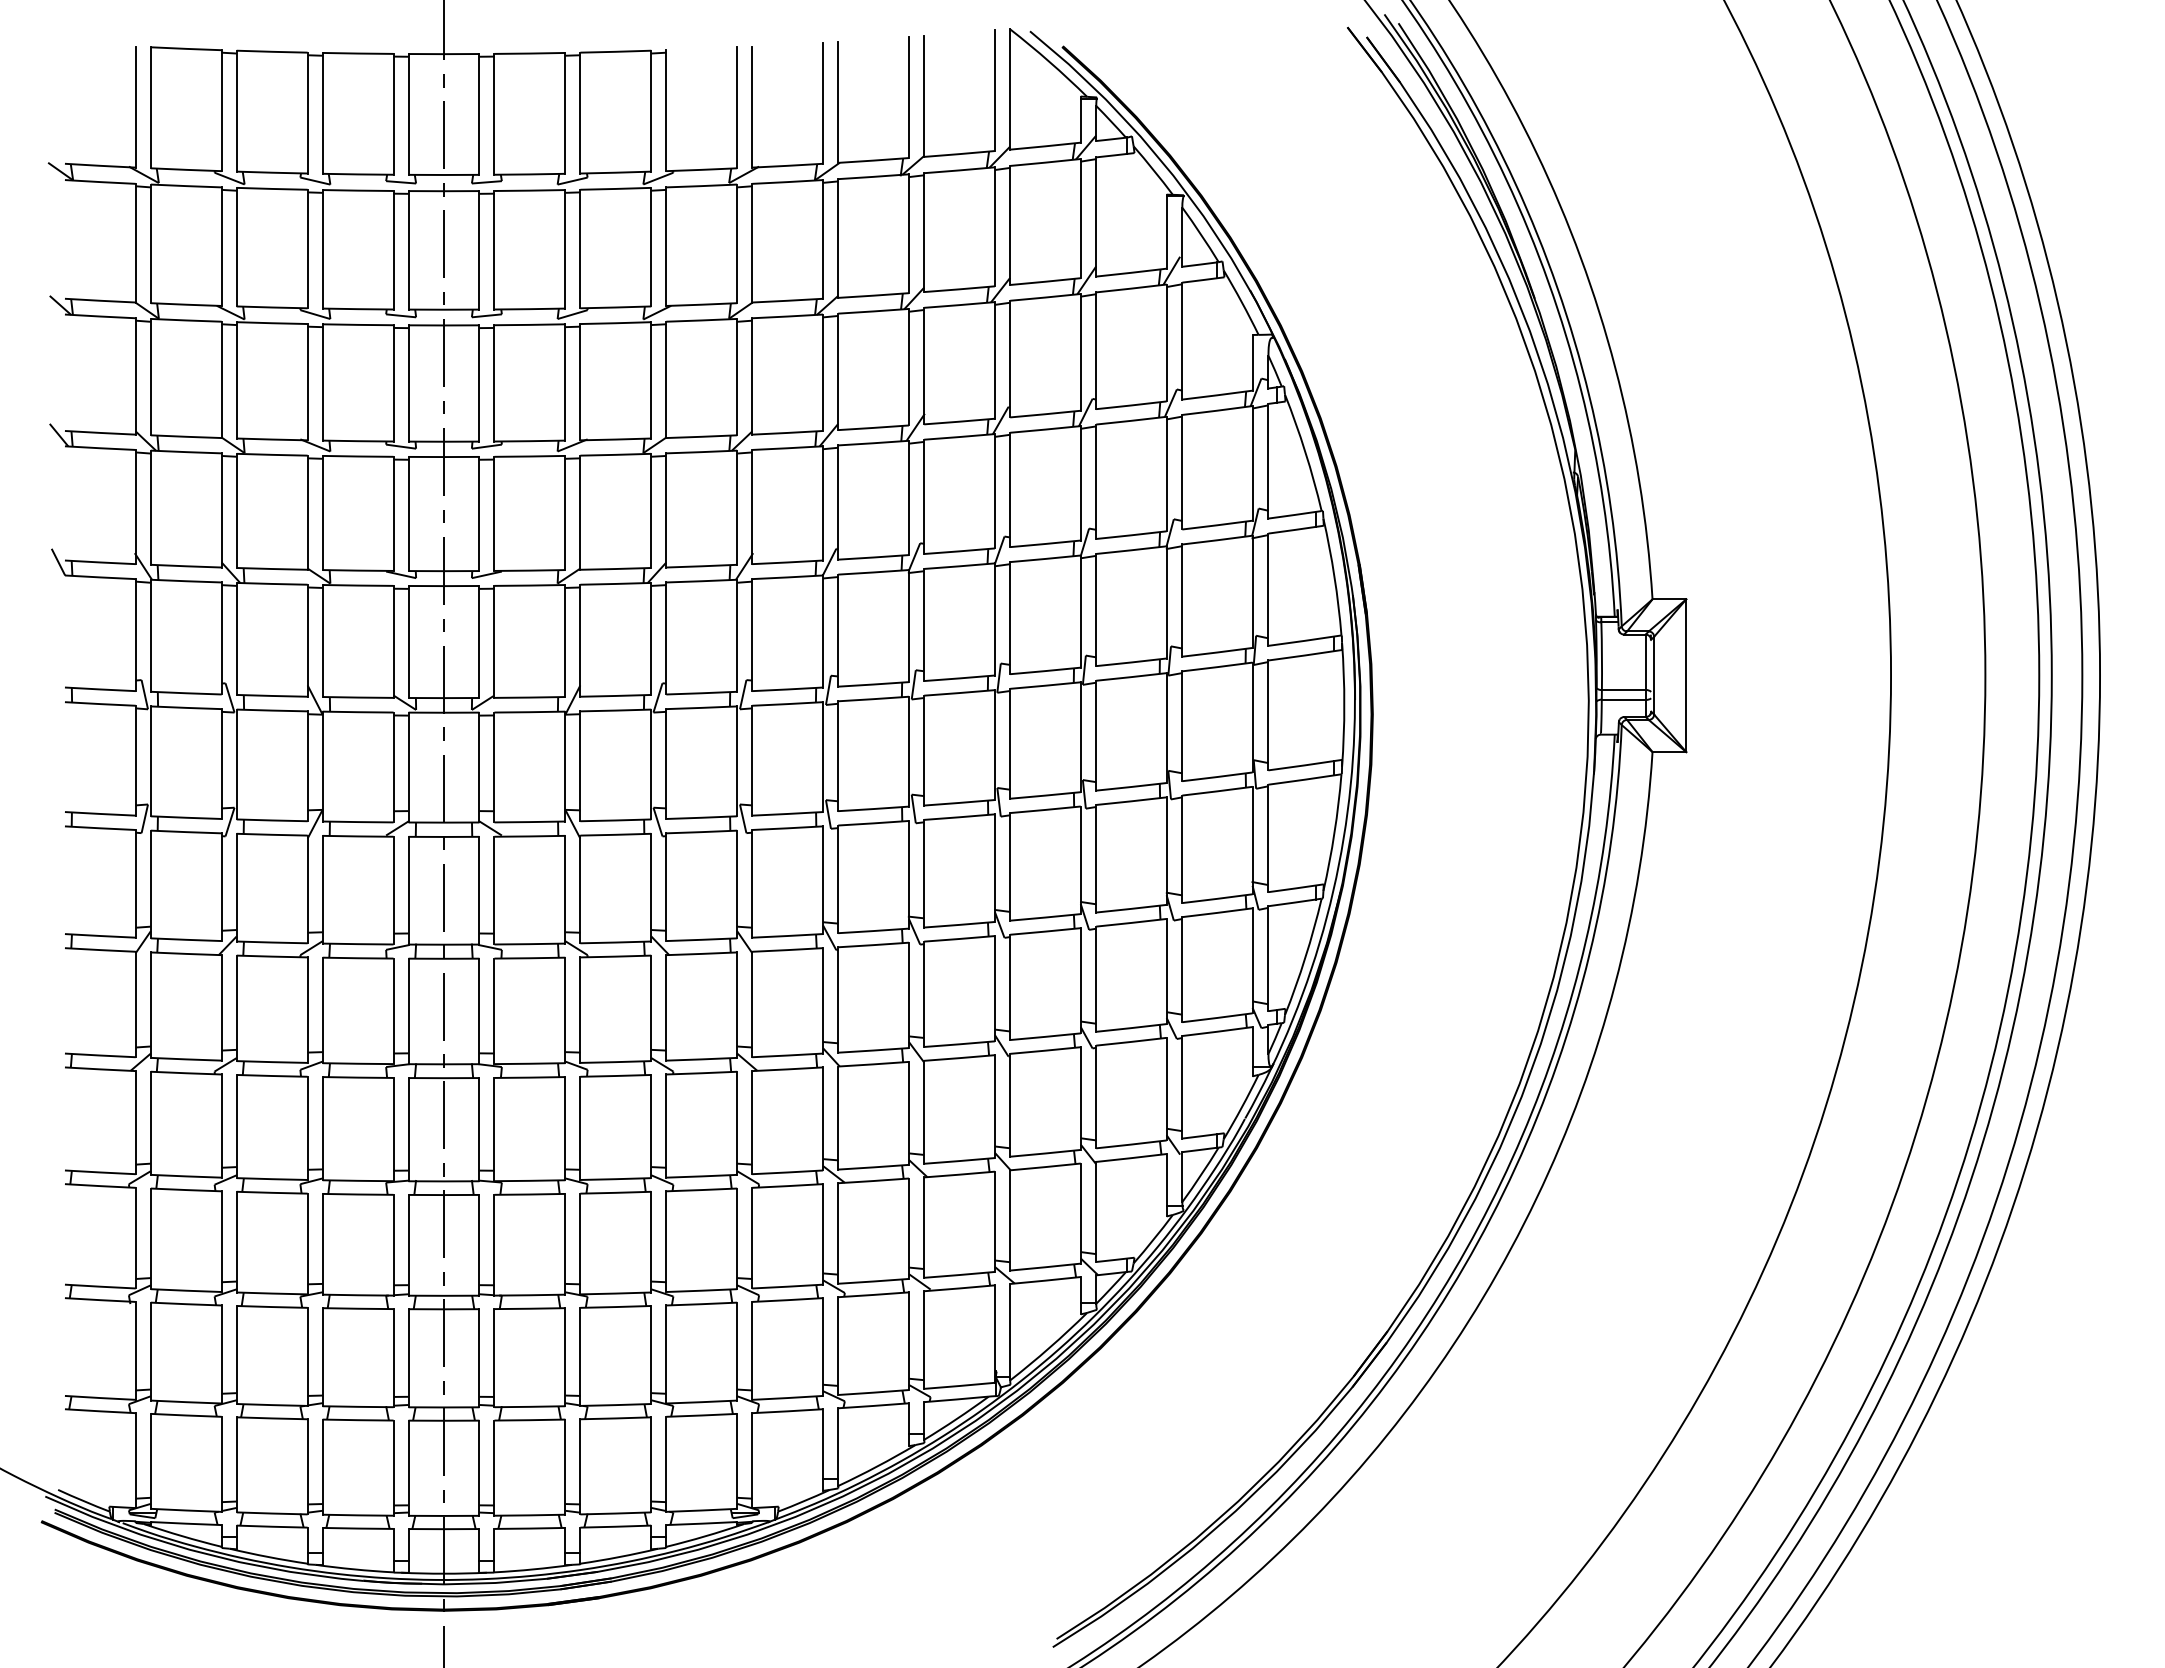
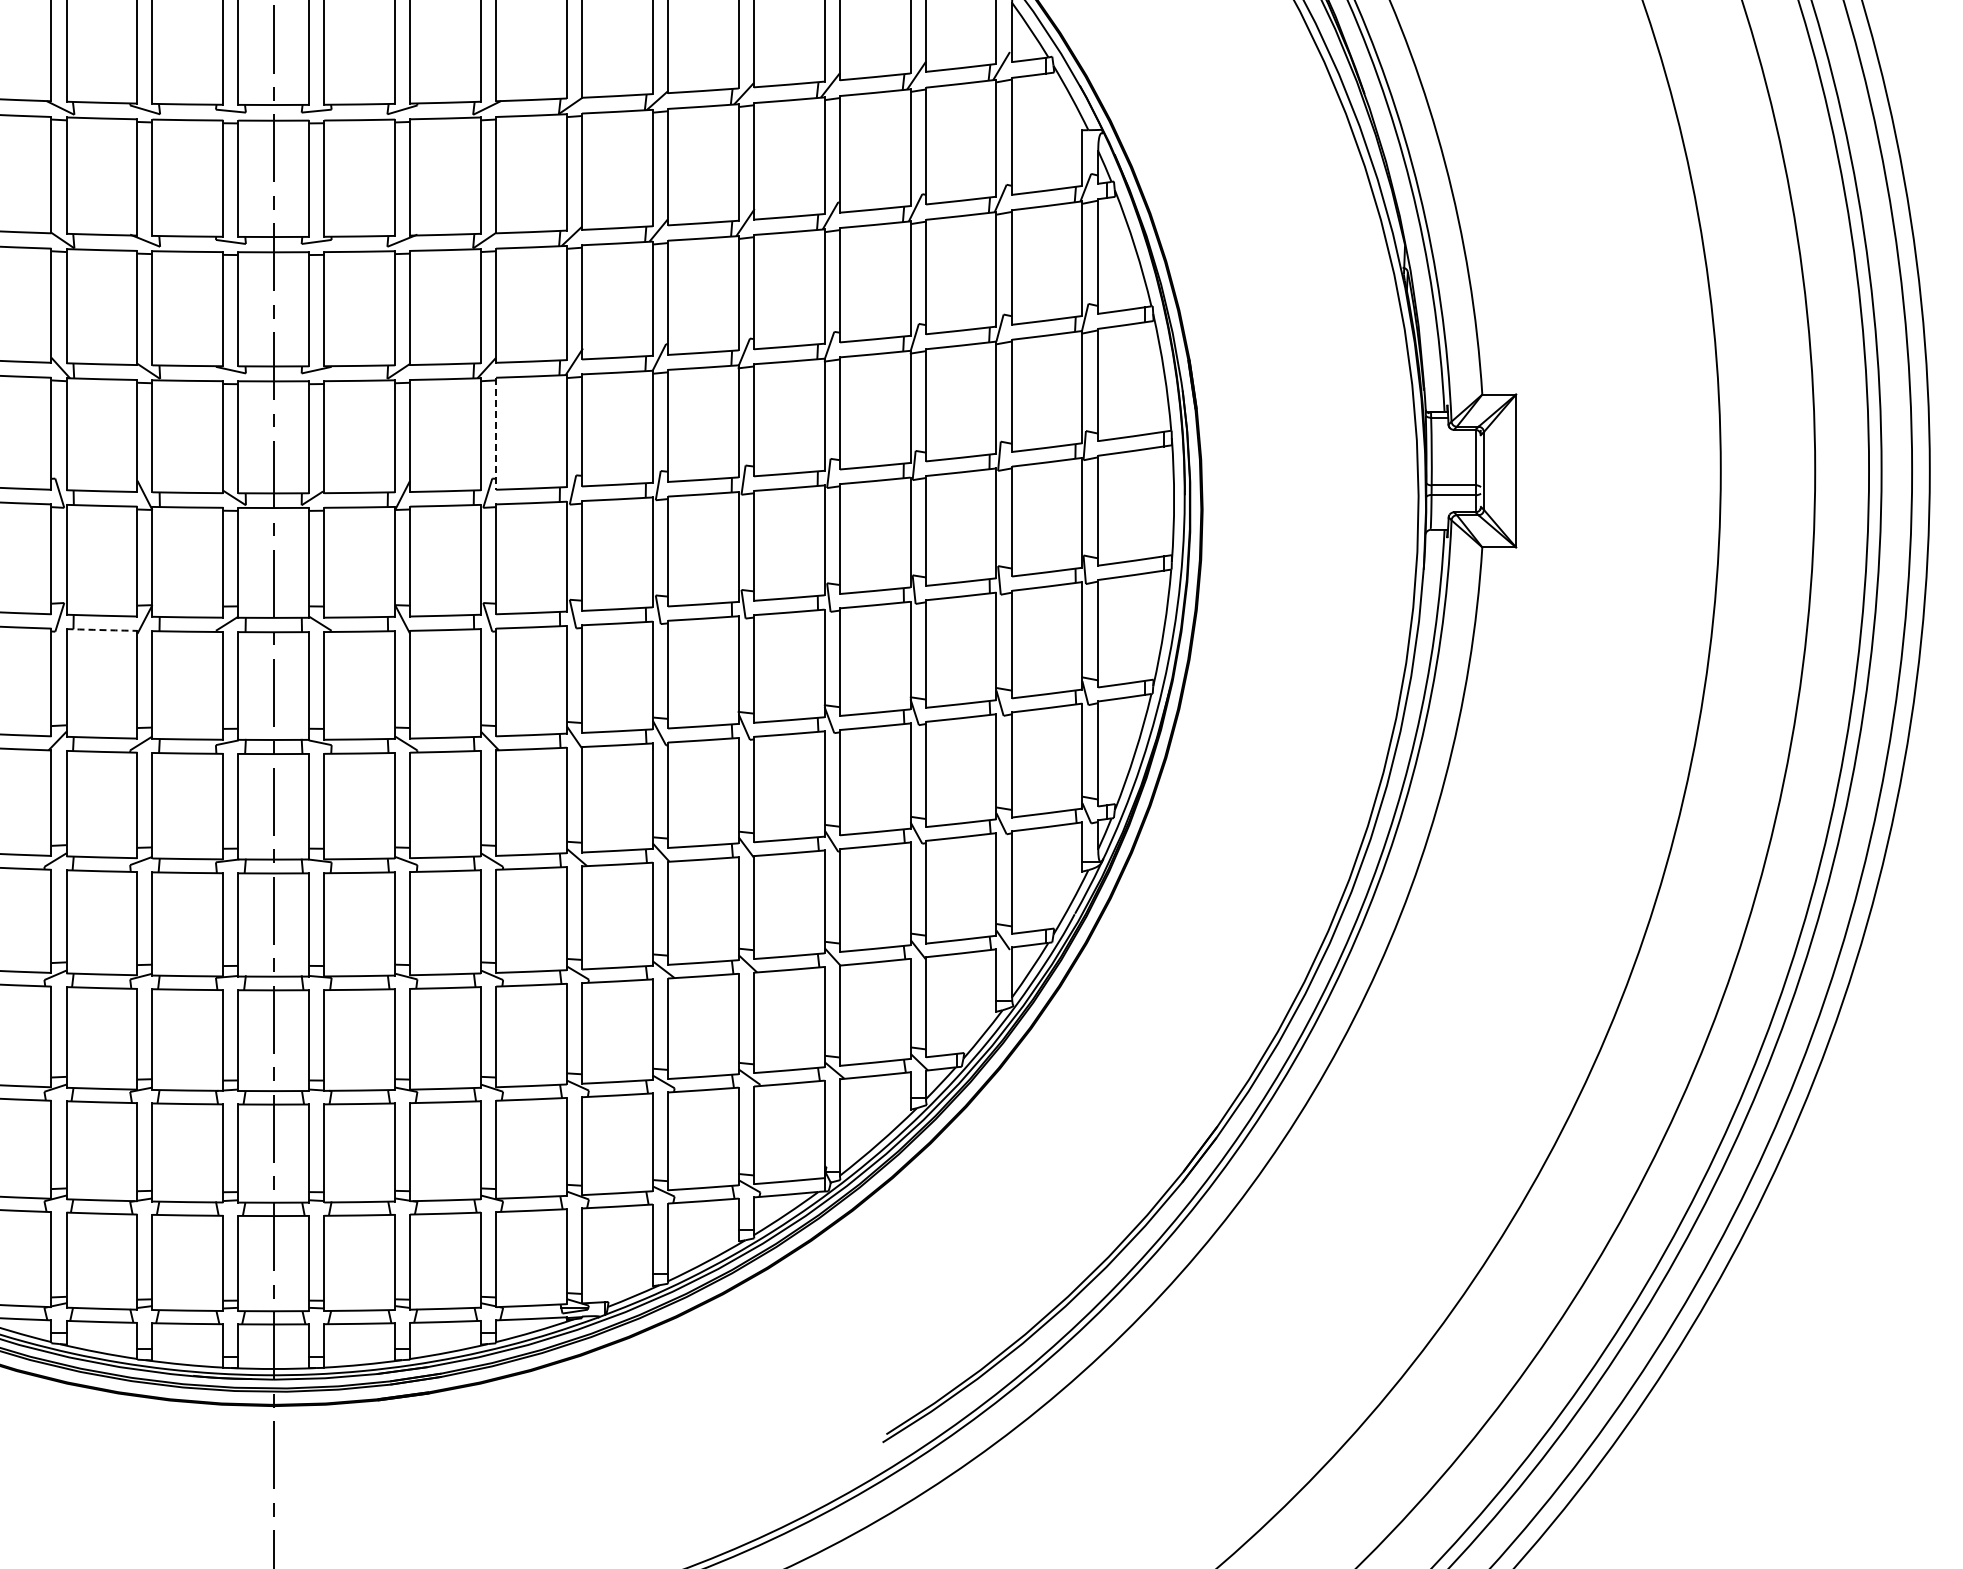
line: (666, 638) -> (496, 433), solid -> dashed
arc: (272, 834) -> (102, 629), solid -> dashed

